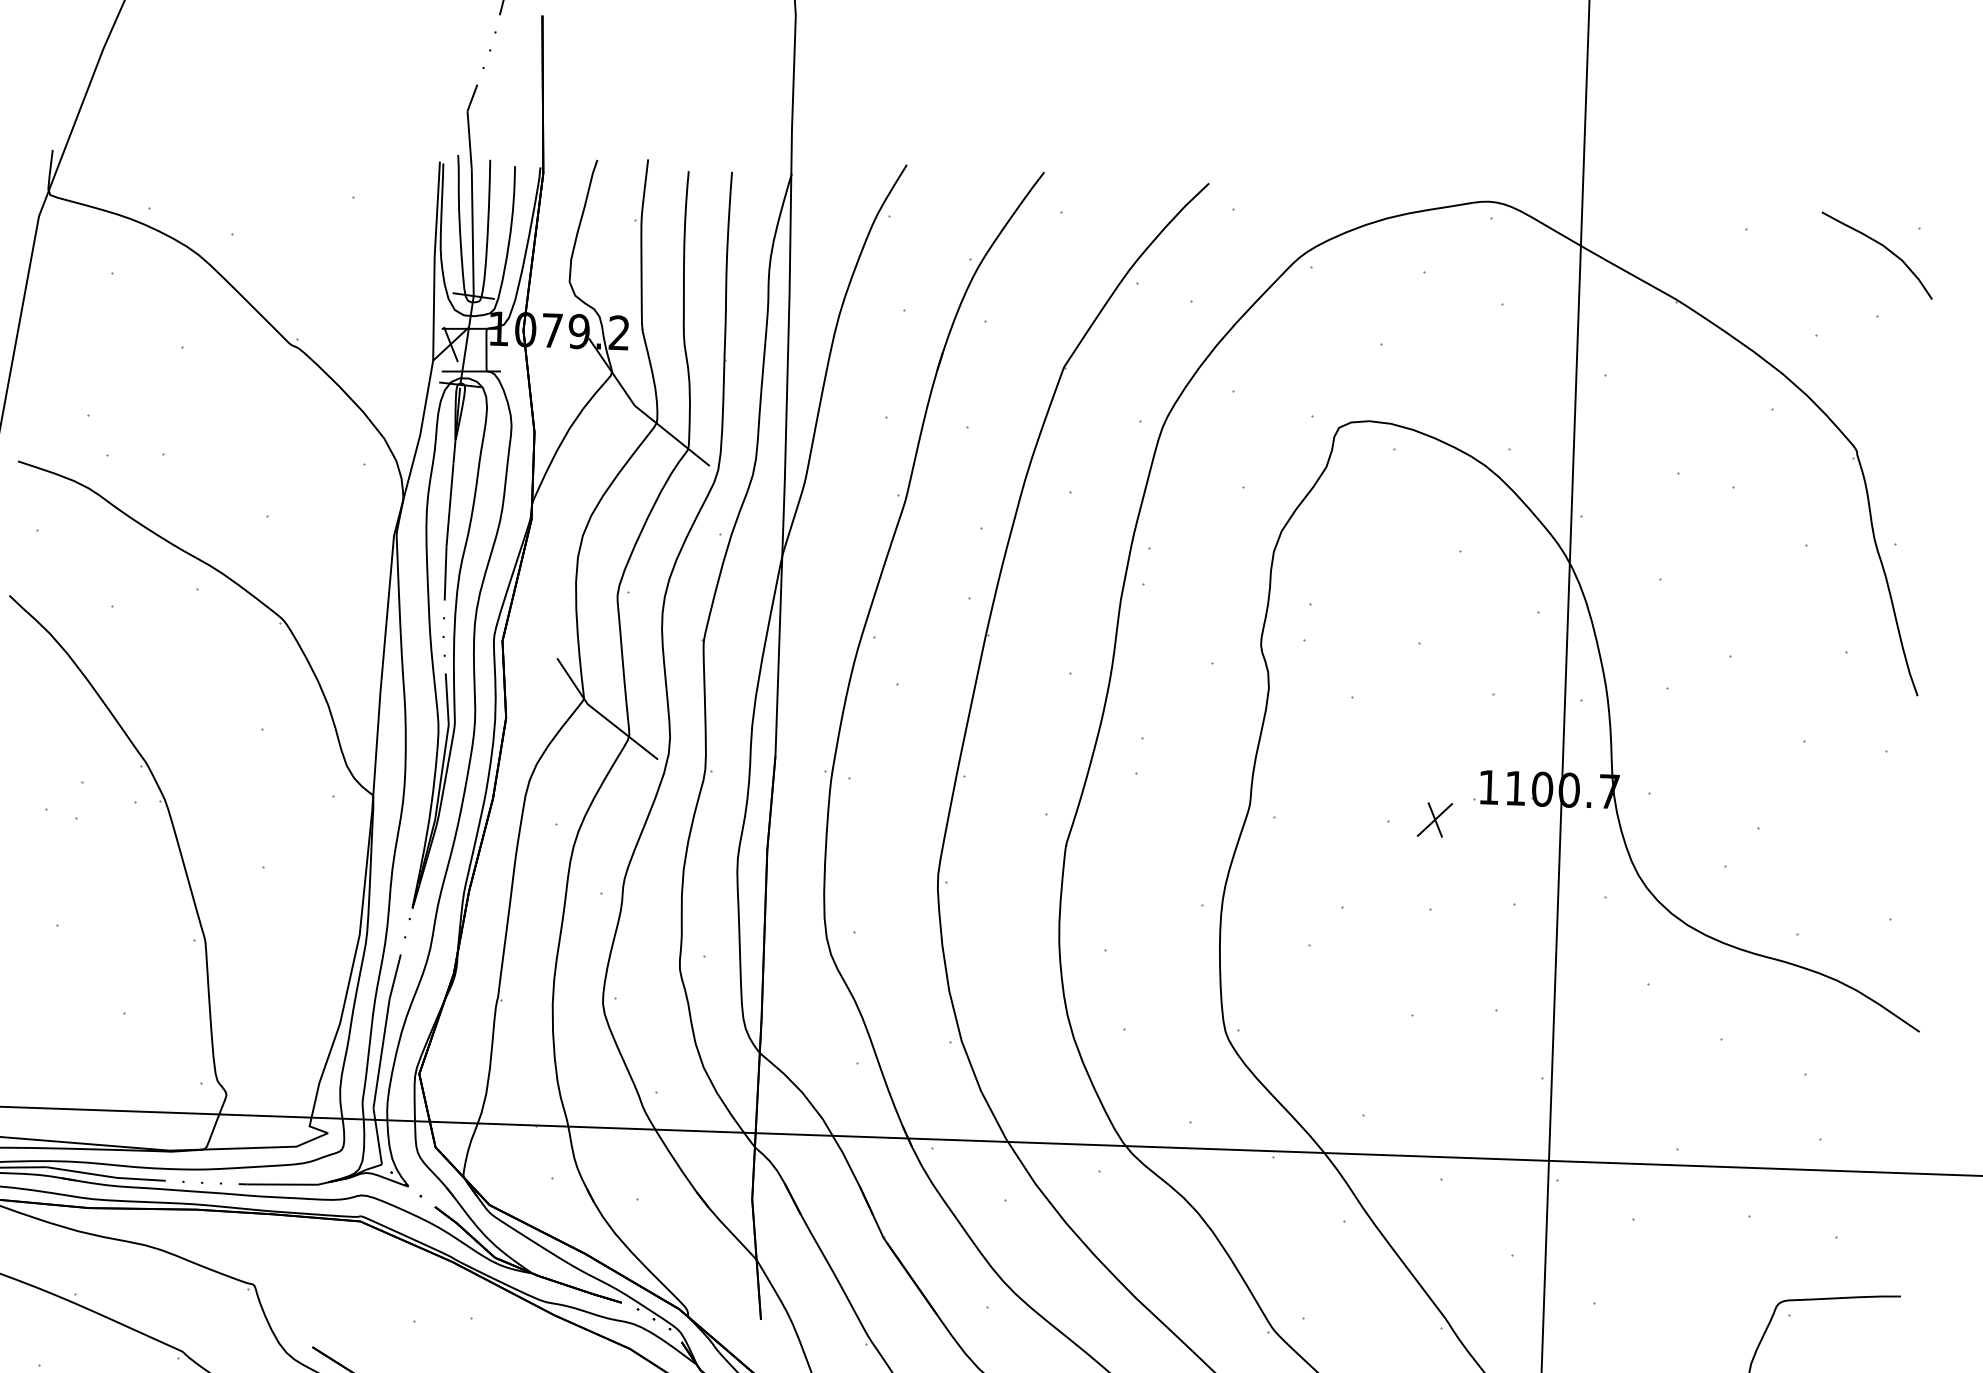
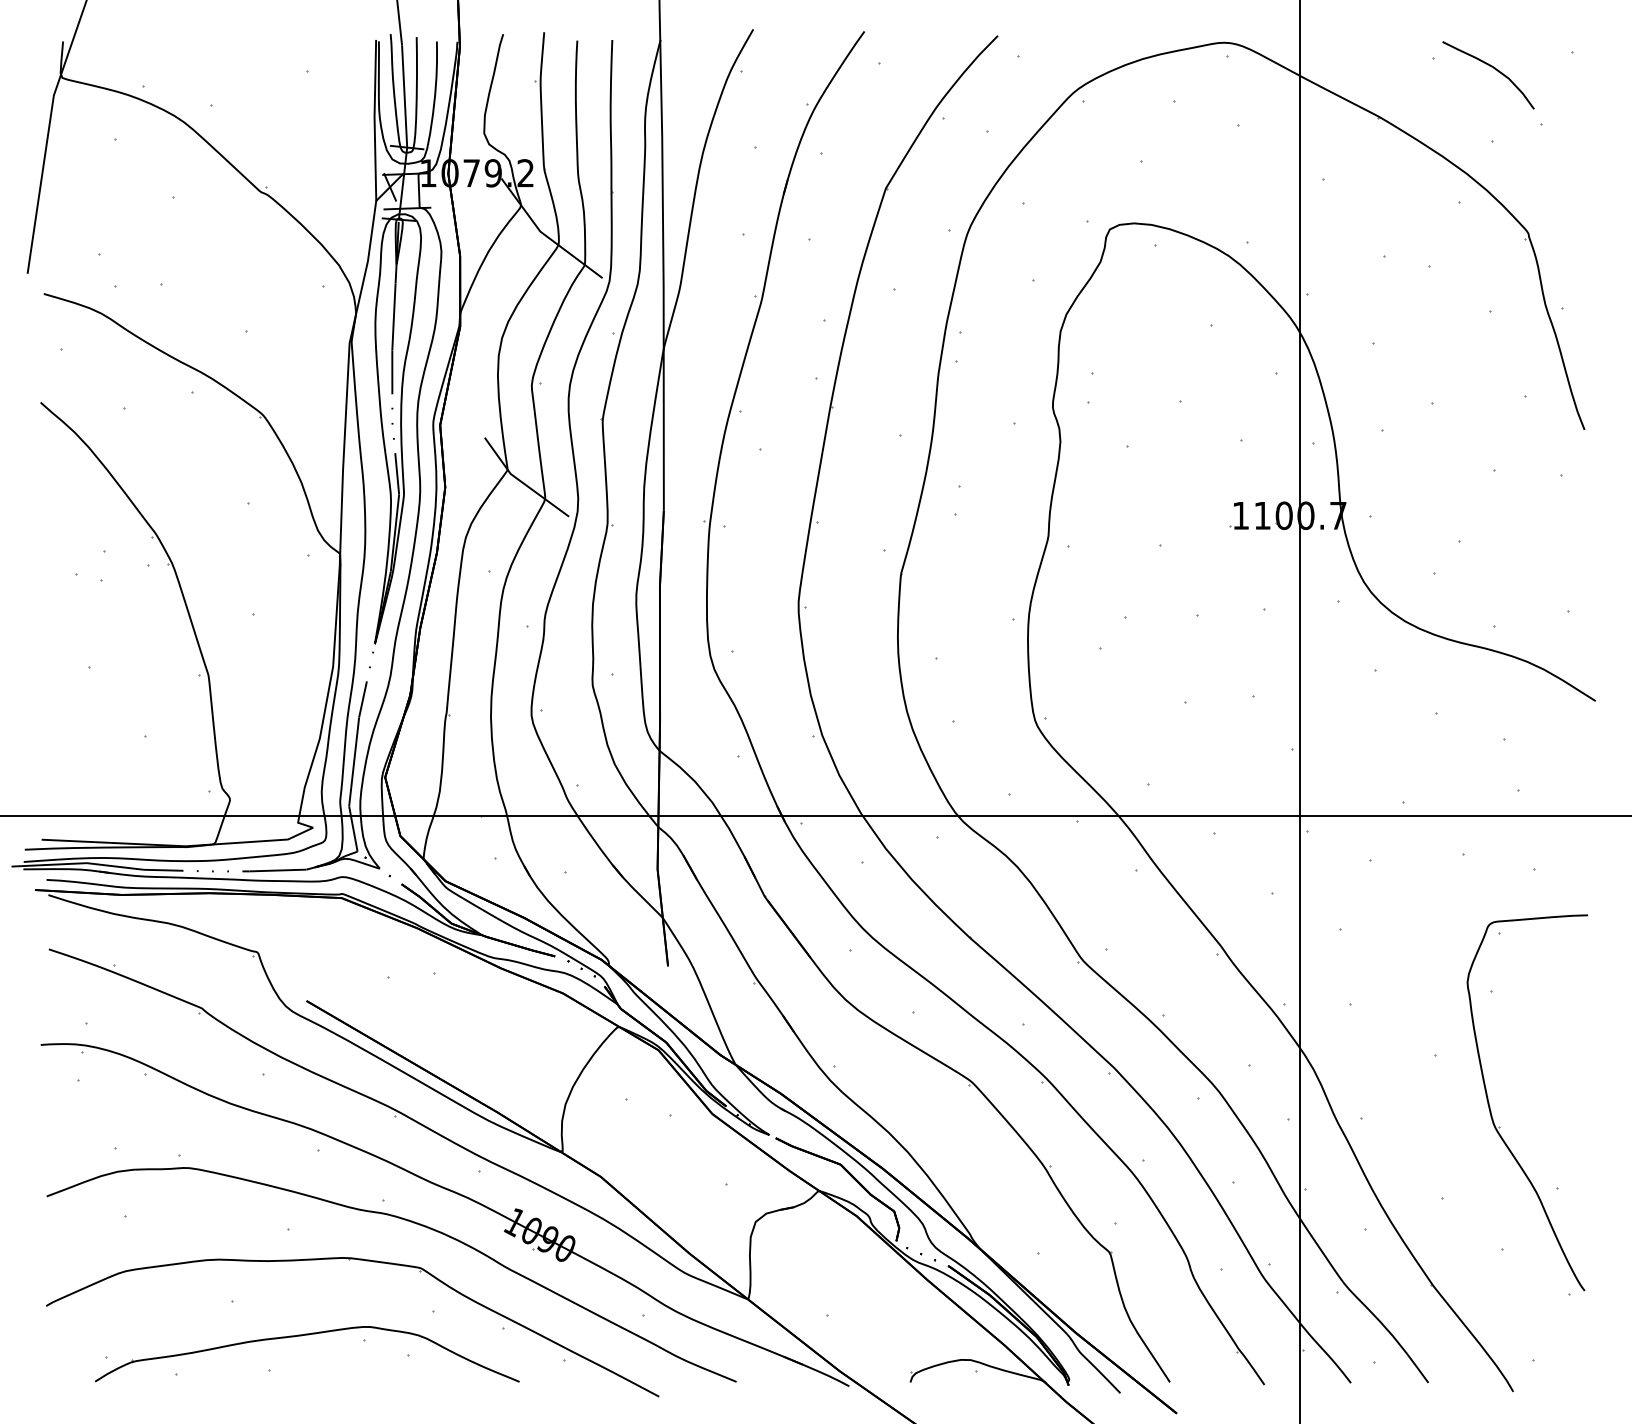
curve: (1884, 248) -> (1494, 69), moved
part: (1435, 819) -> (1198, 543), removed

